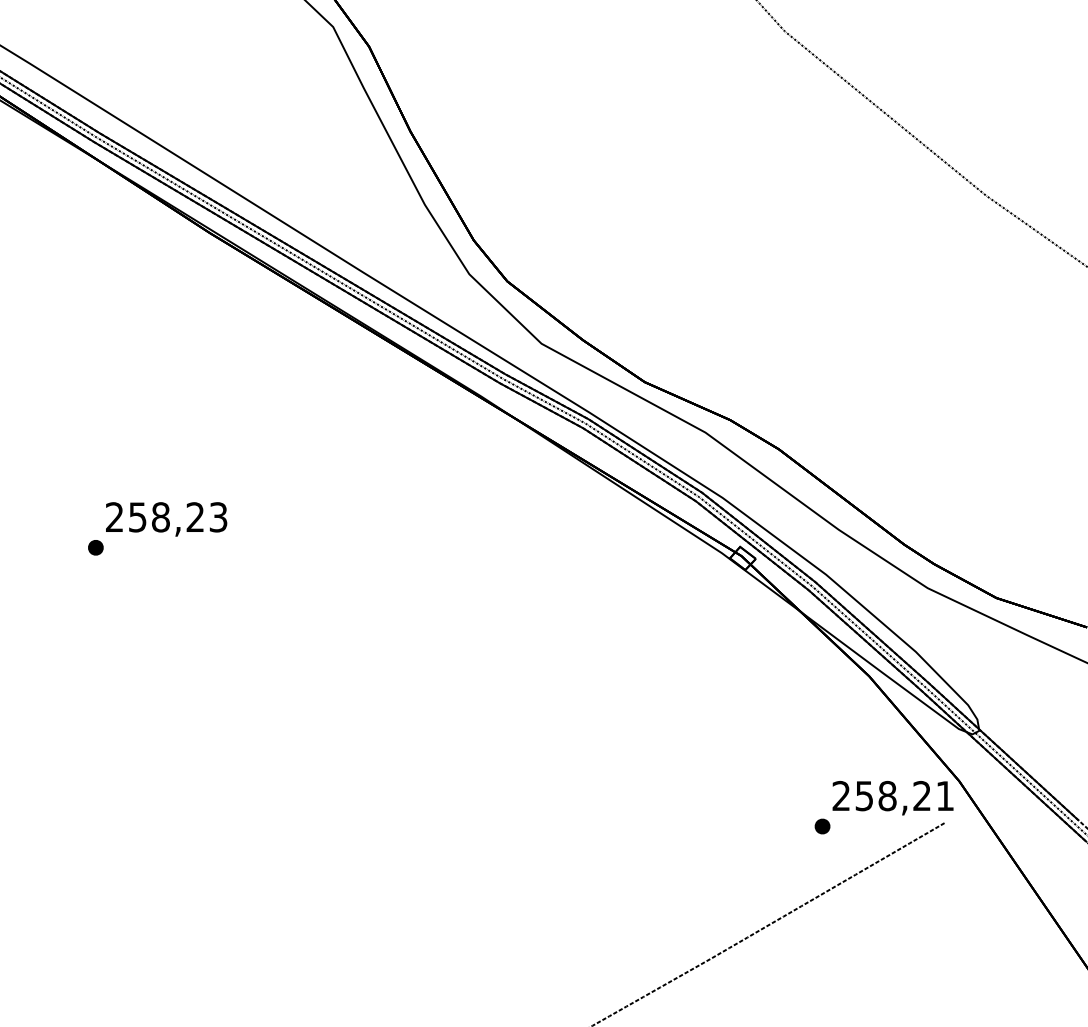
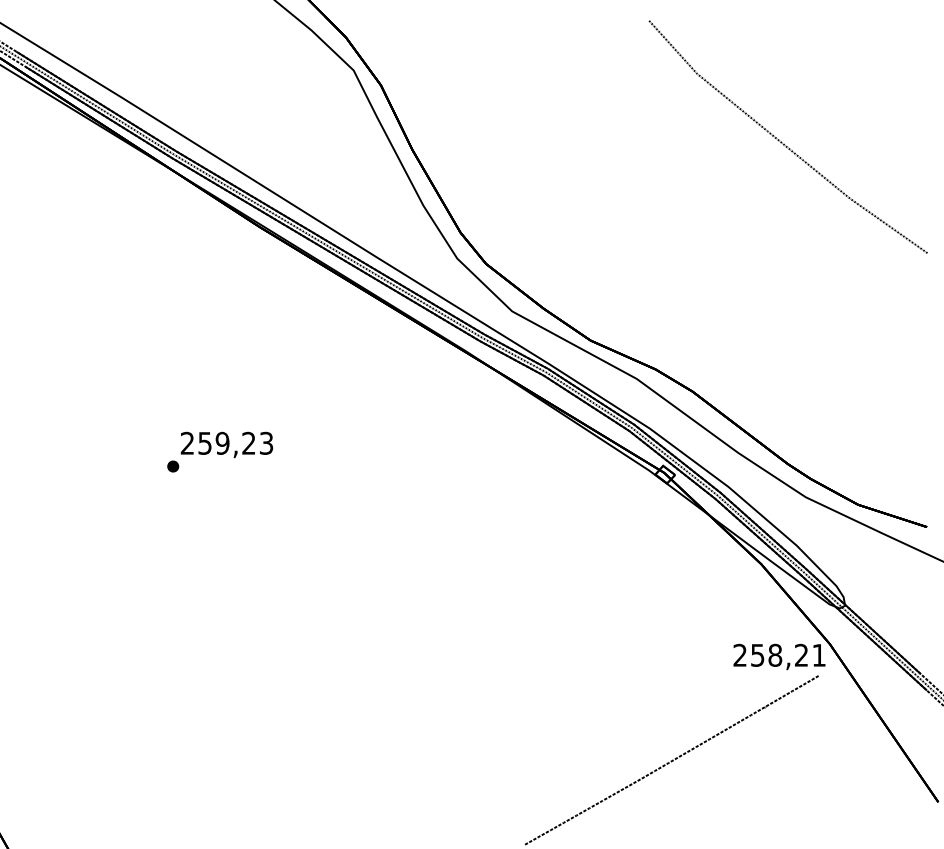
text: (160, 517) -> (222, 443), 258,23 -> 259,23
part: (822, 826) -> (725, 678), removed

